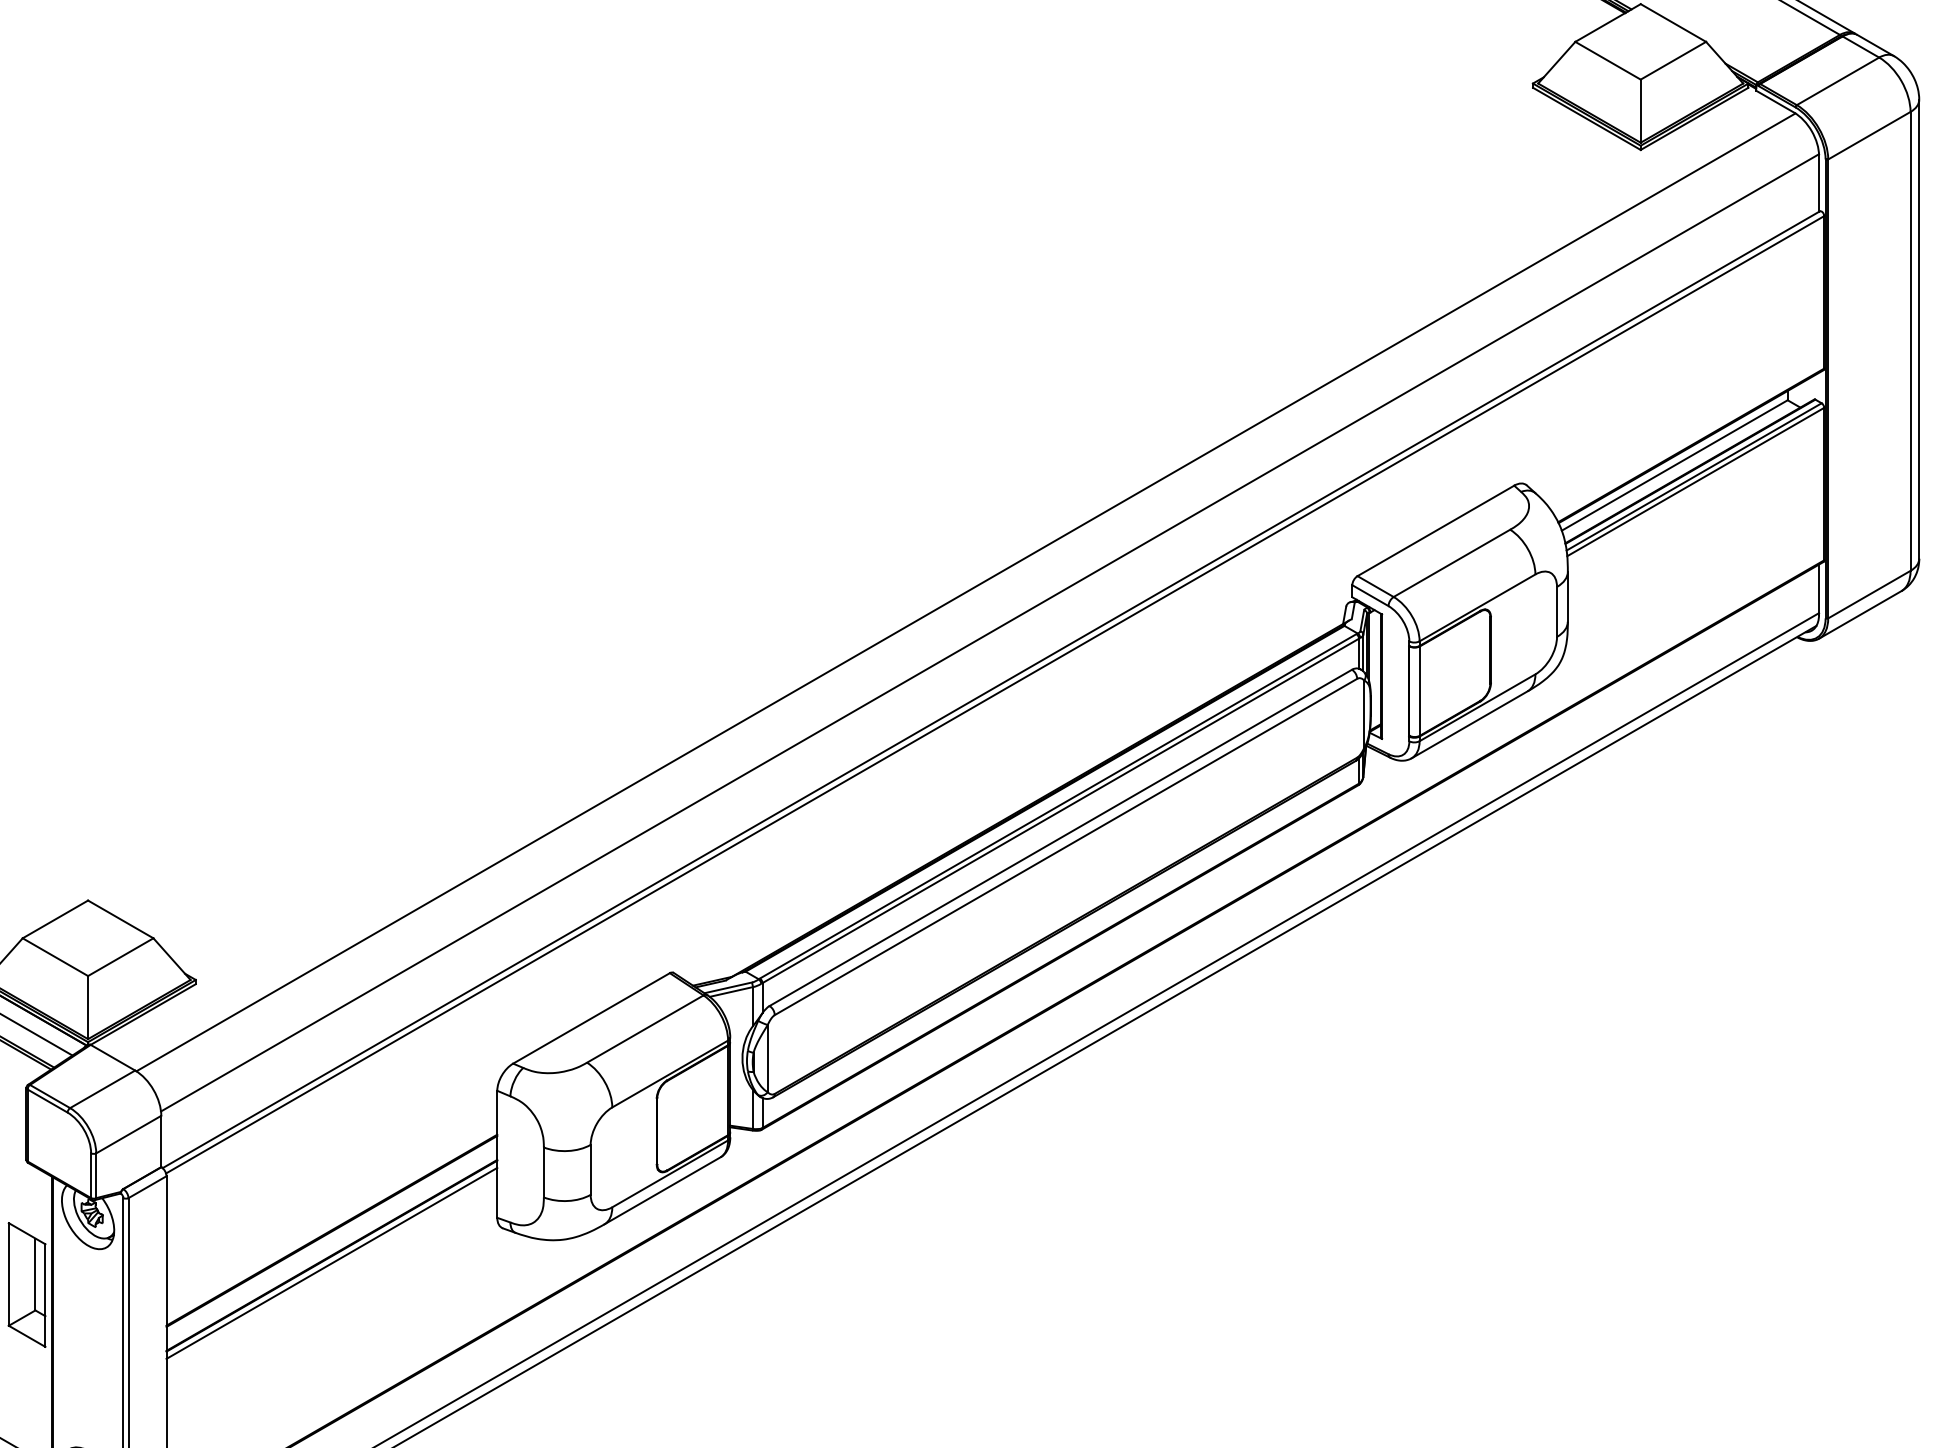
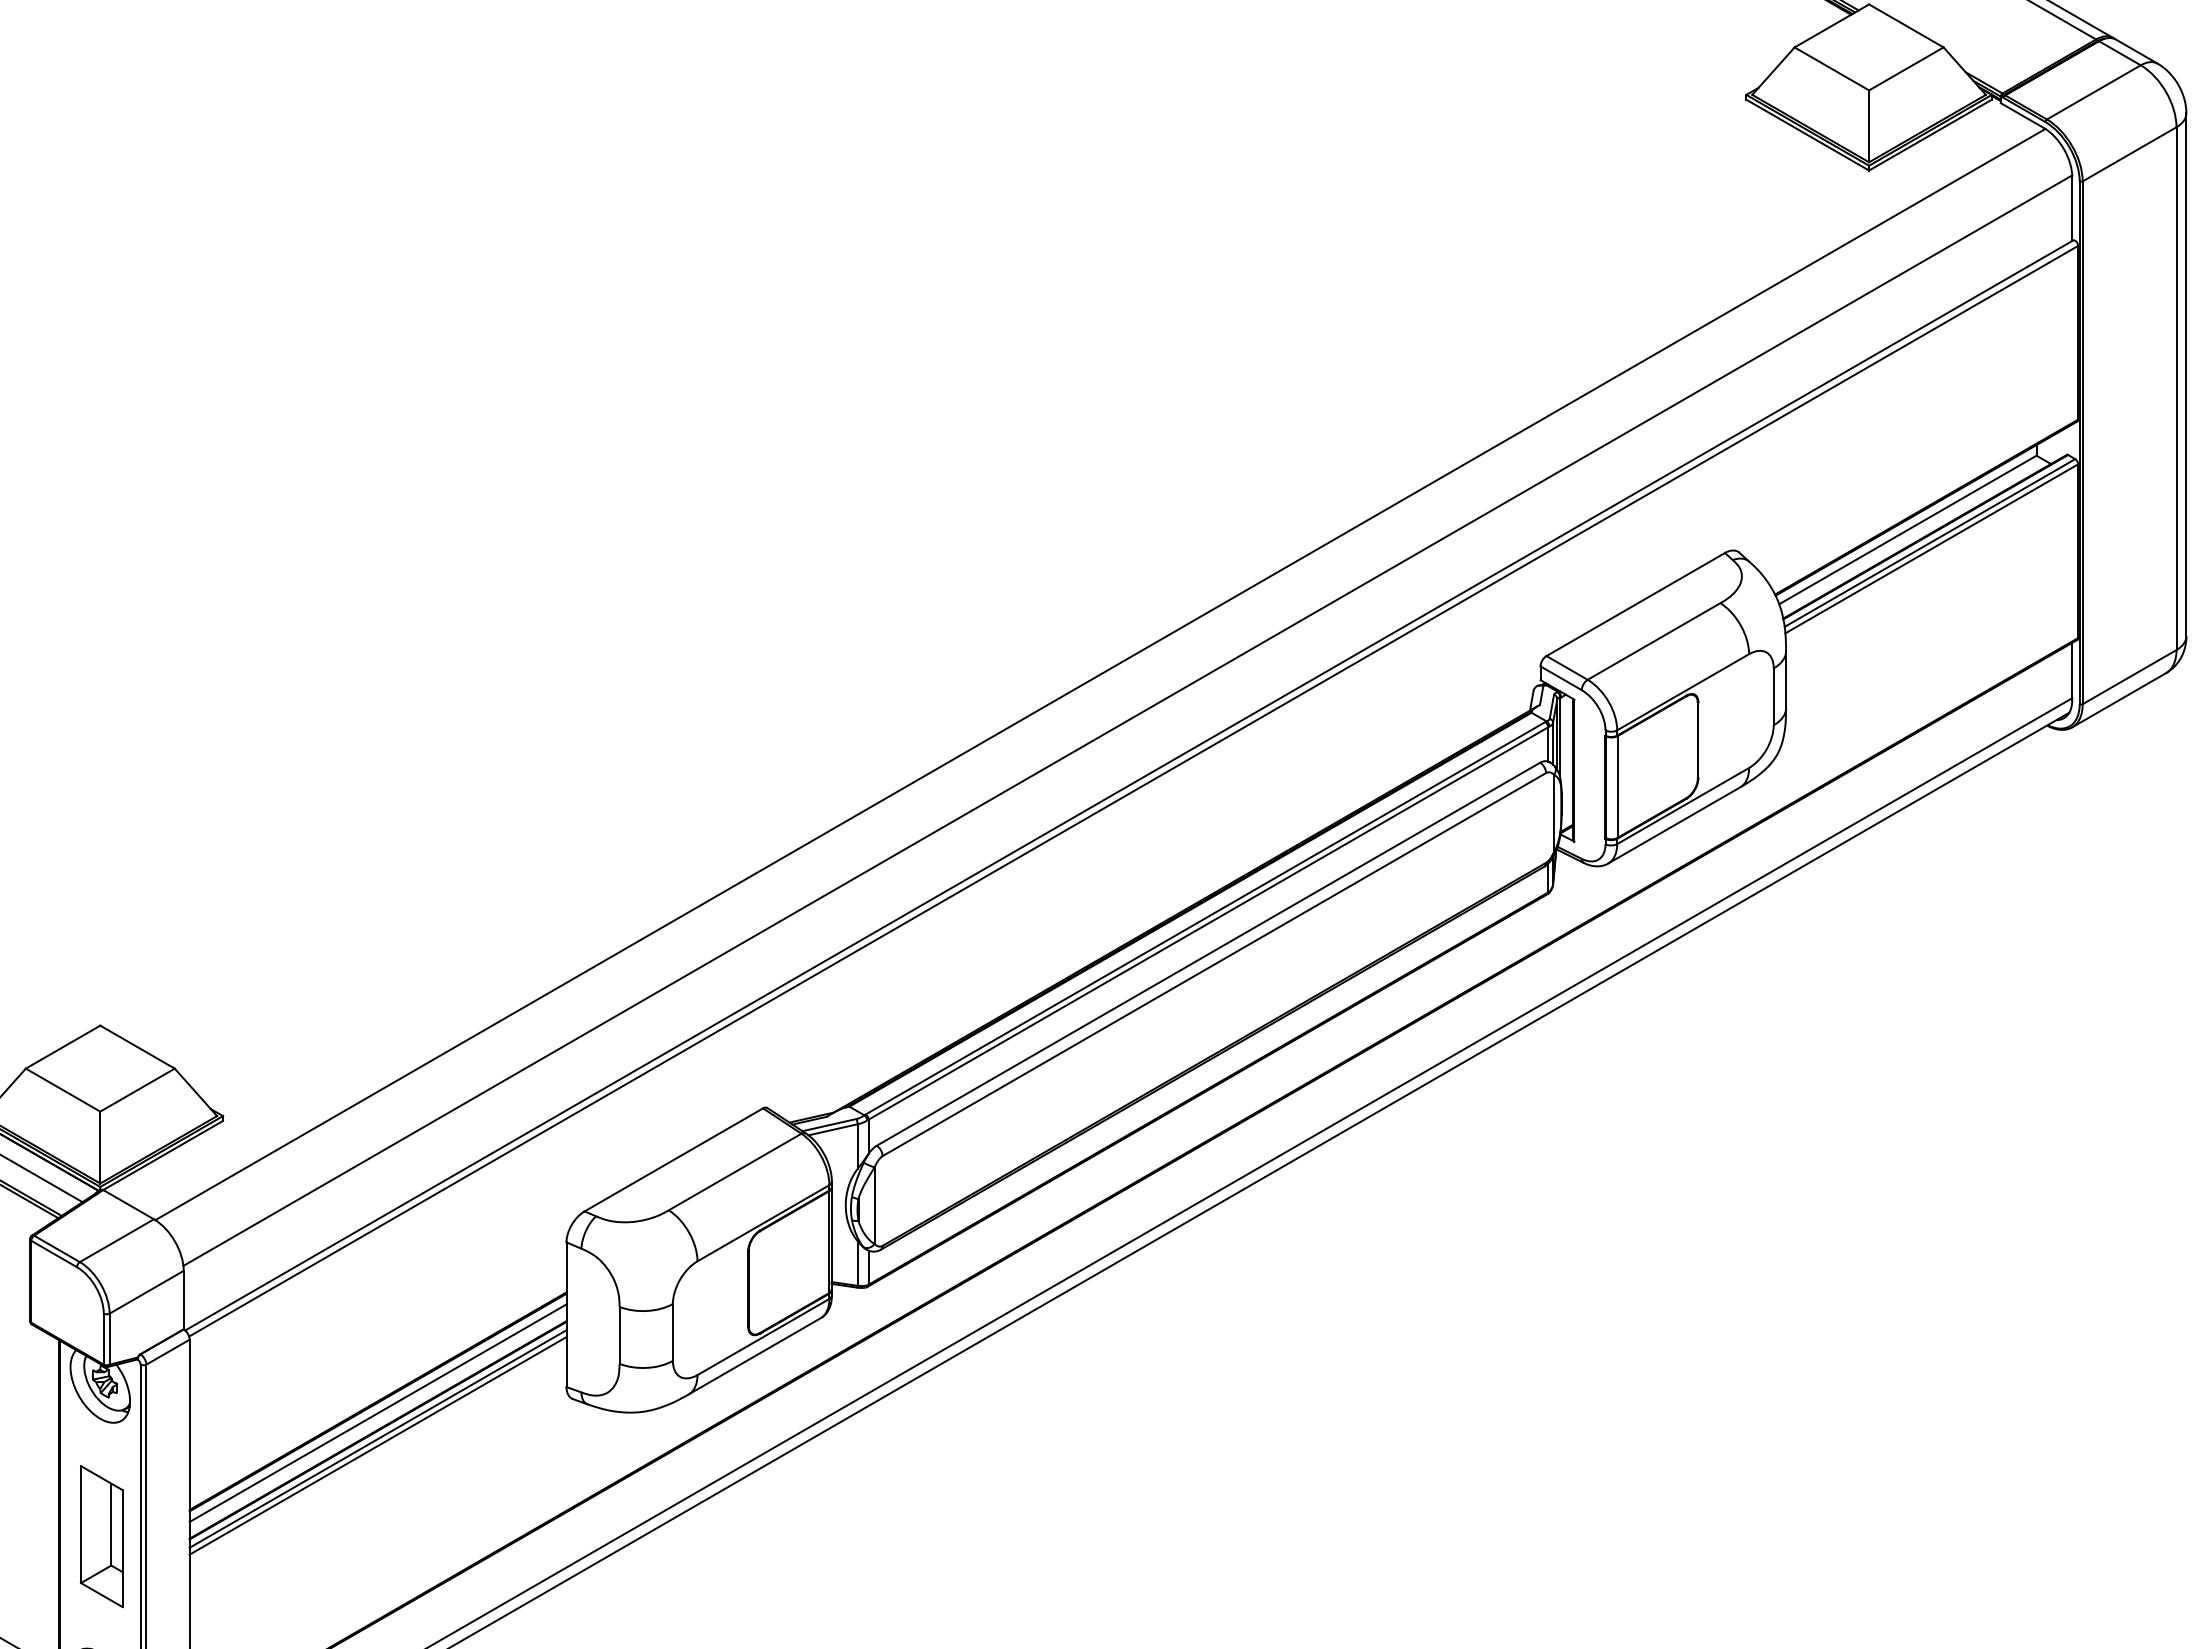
line: (331, 1240) -> (377, 1412), added
line: (331, 1269) -> (377, 1445), added
part: (26, 1284) -> (101, 1536), moved

